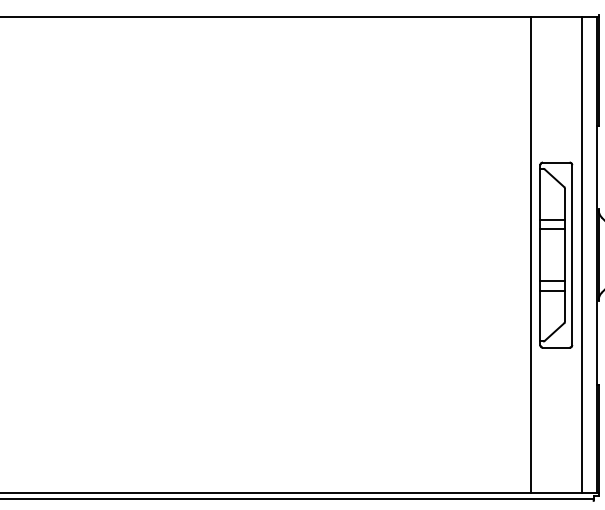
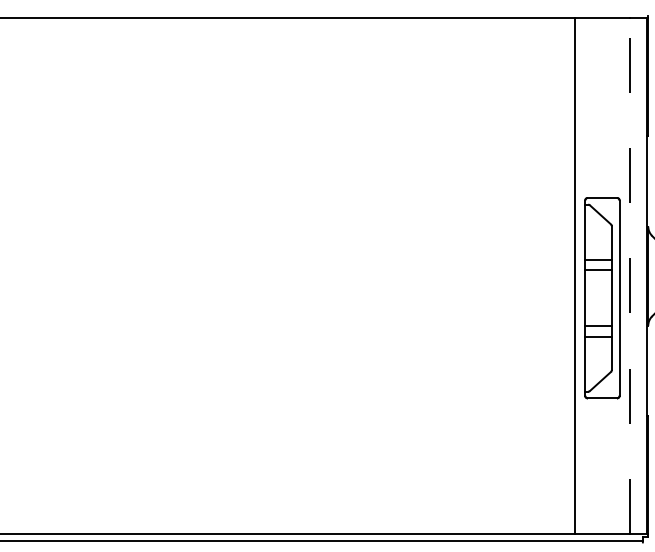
part: (556, 255) -> (602, 298), moved
line: (582, 255) -> (630, 276), solid -> dashed

